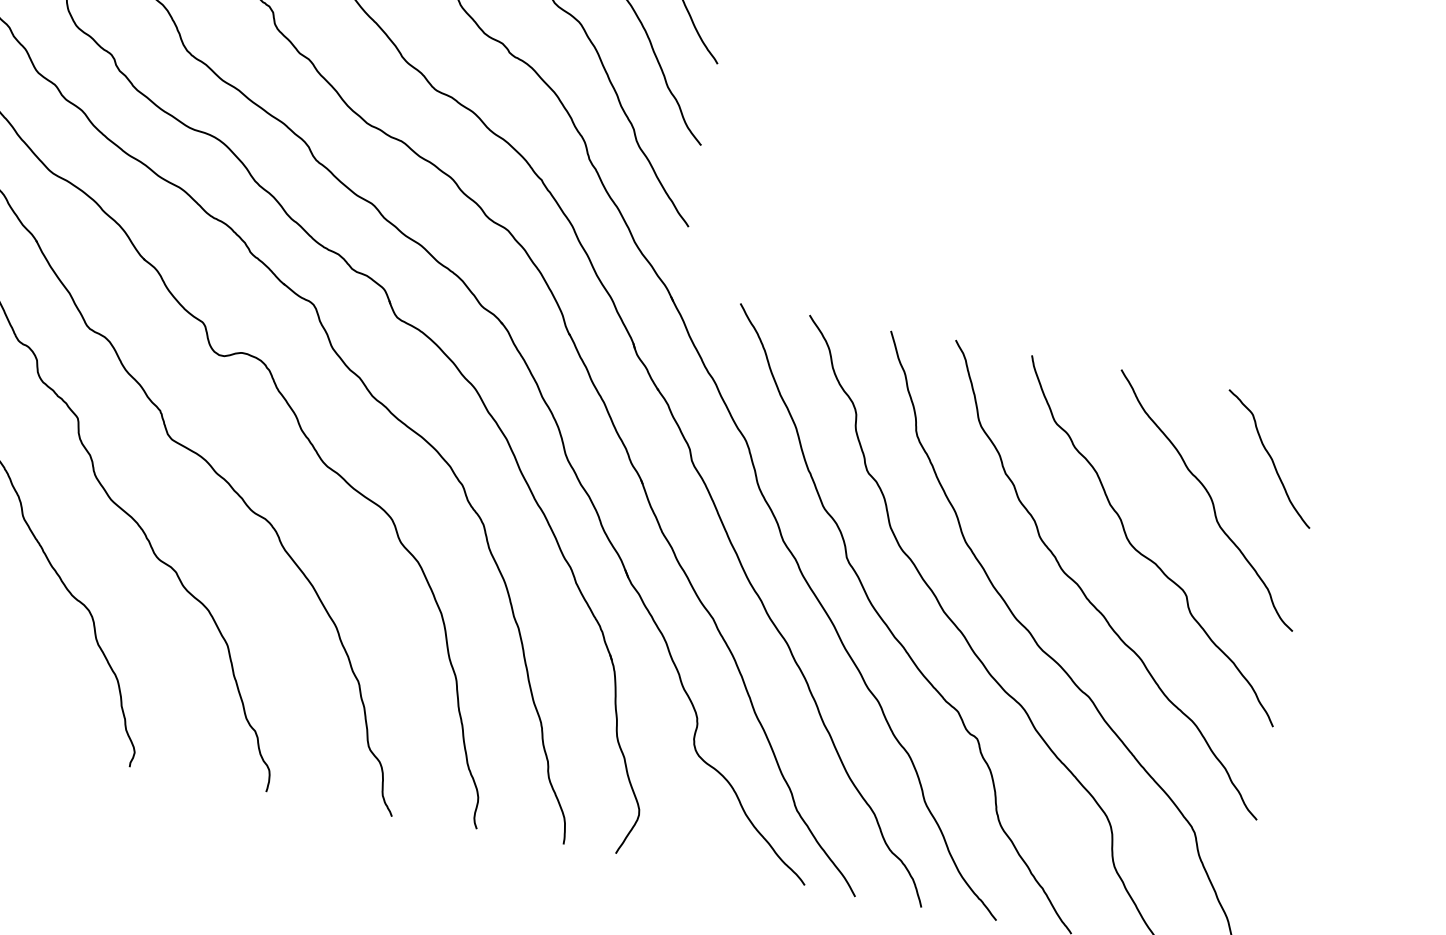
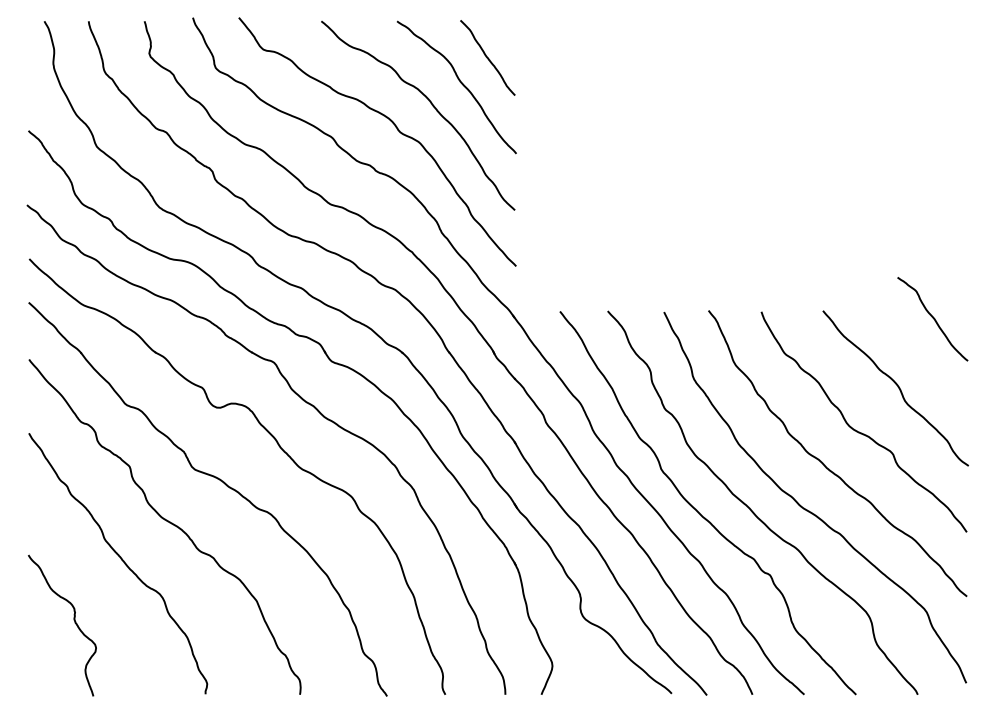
curve: (1269, 457) -> (932, 318), moved

